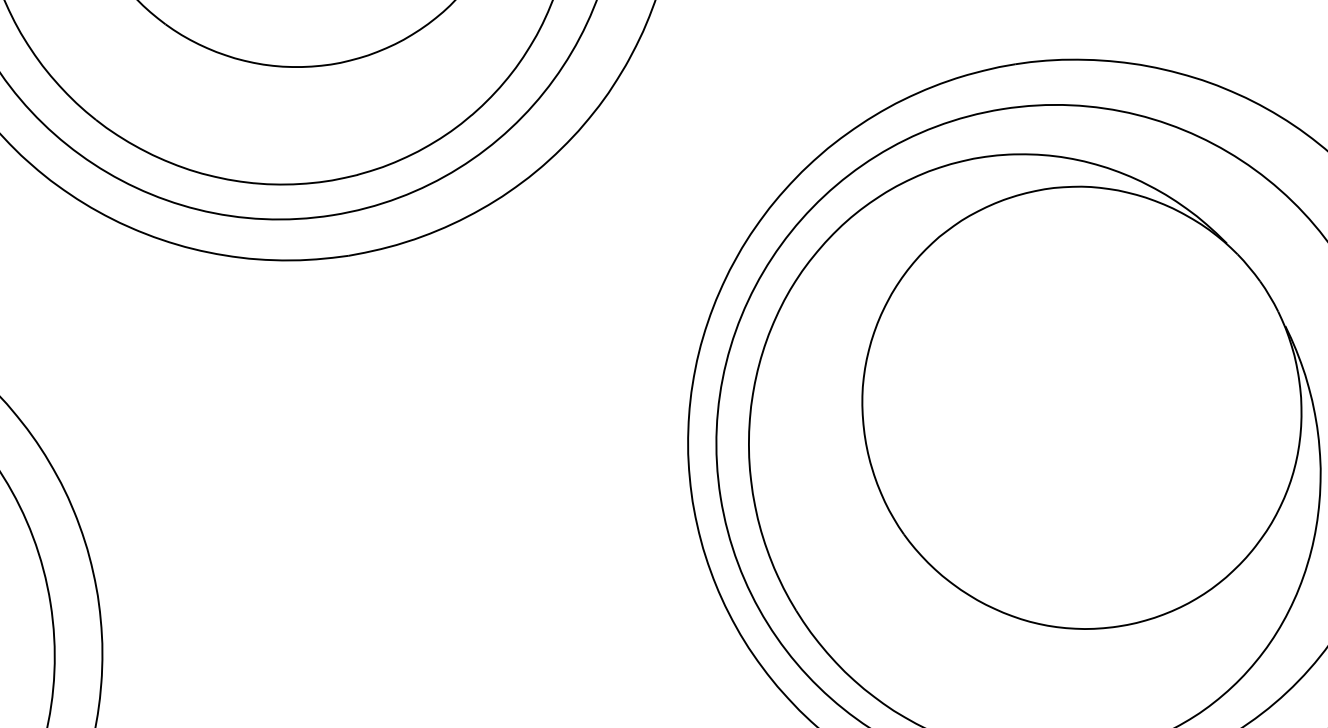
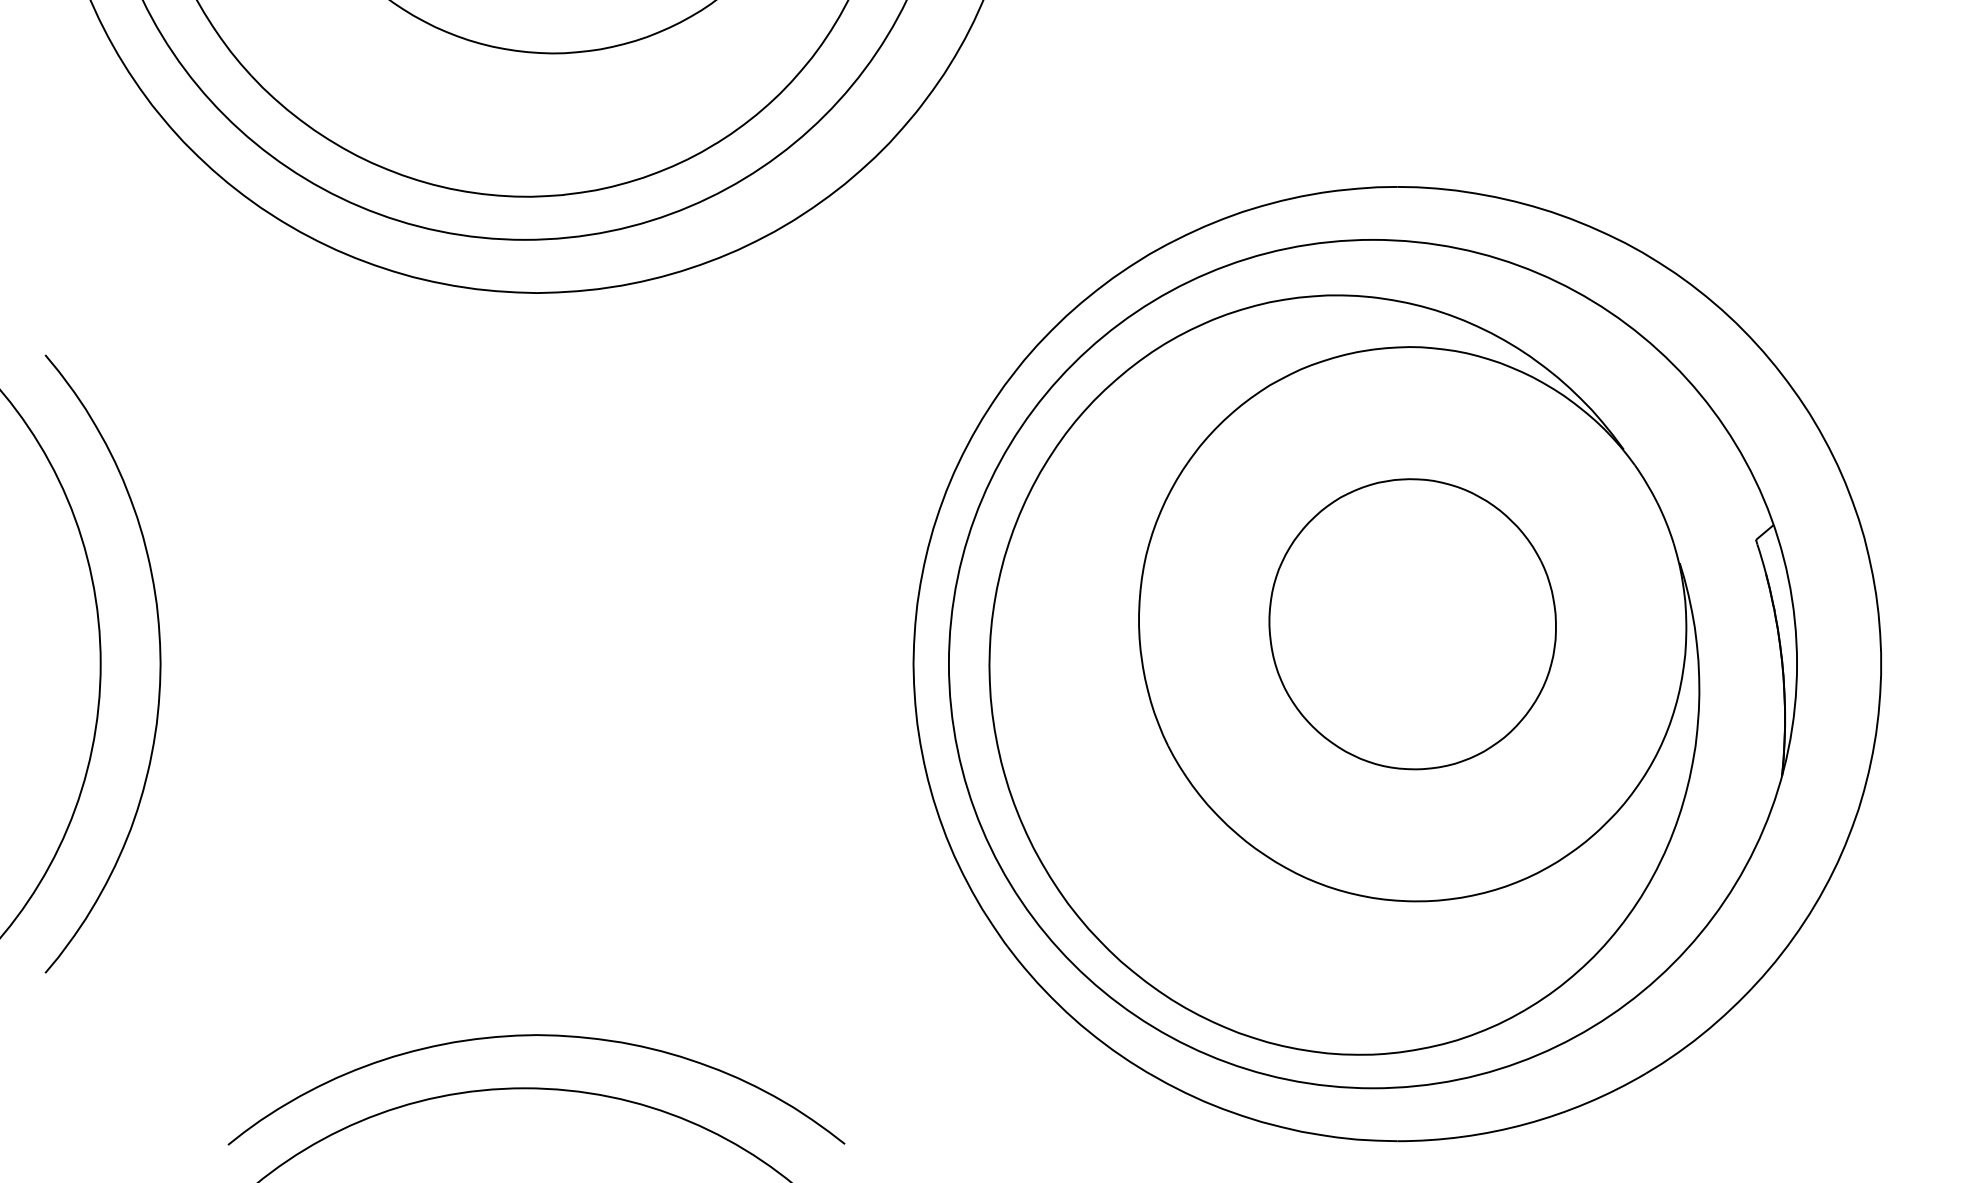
part: (1081, 408) -> (1412, 624), added

